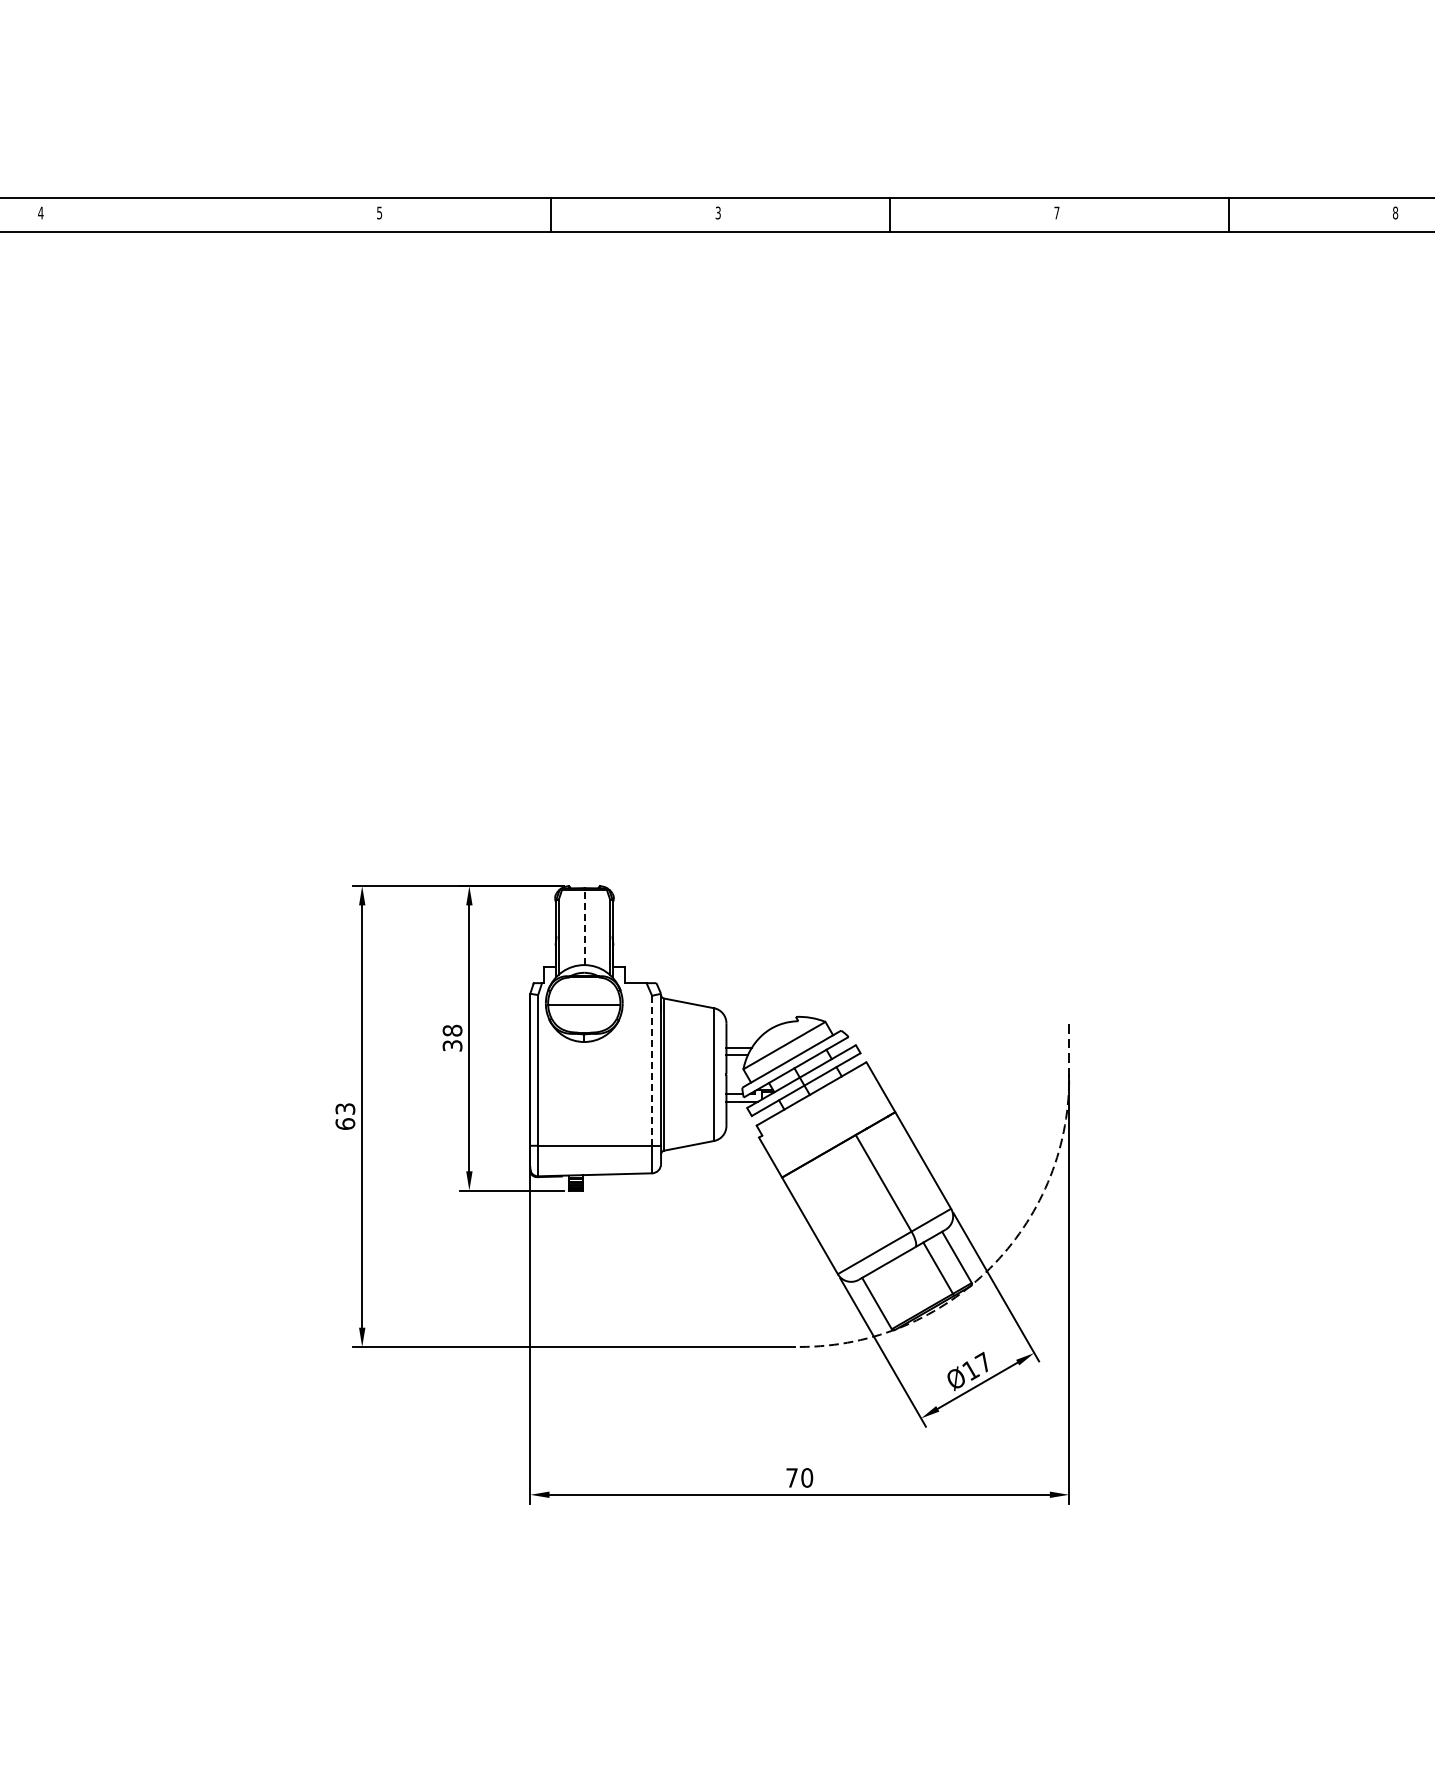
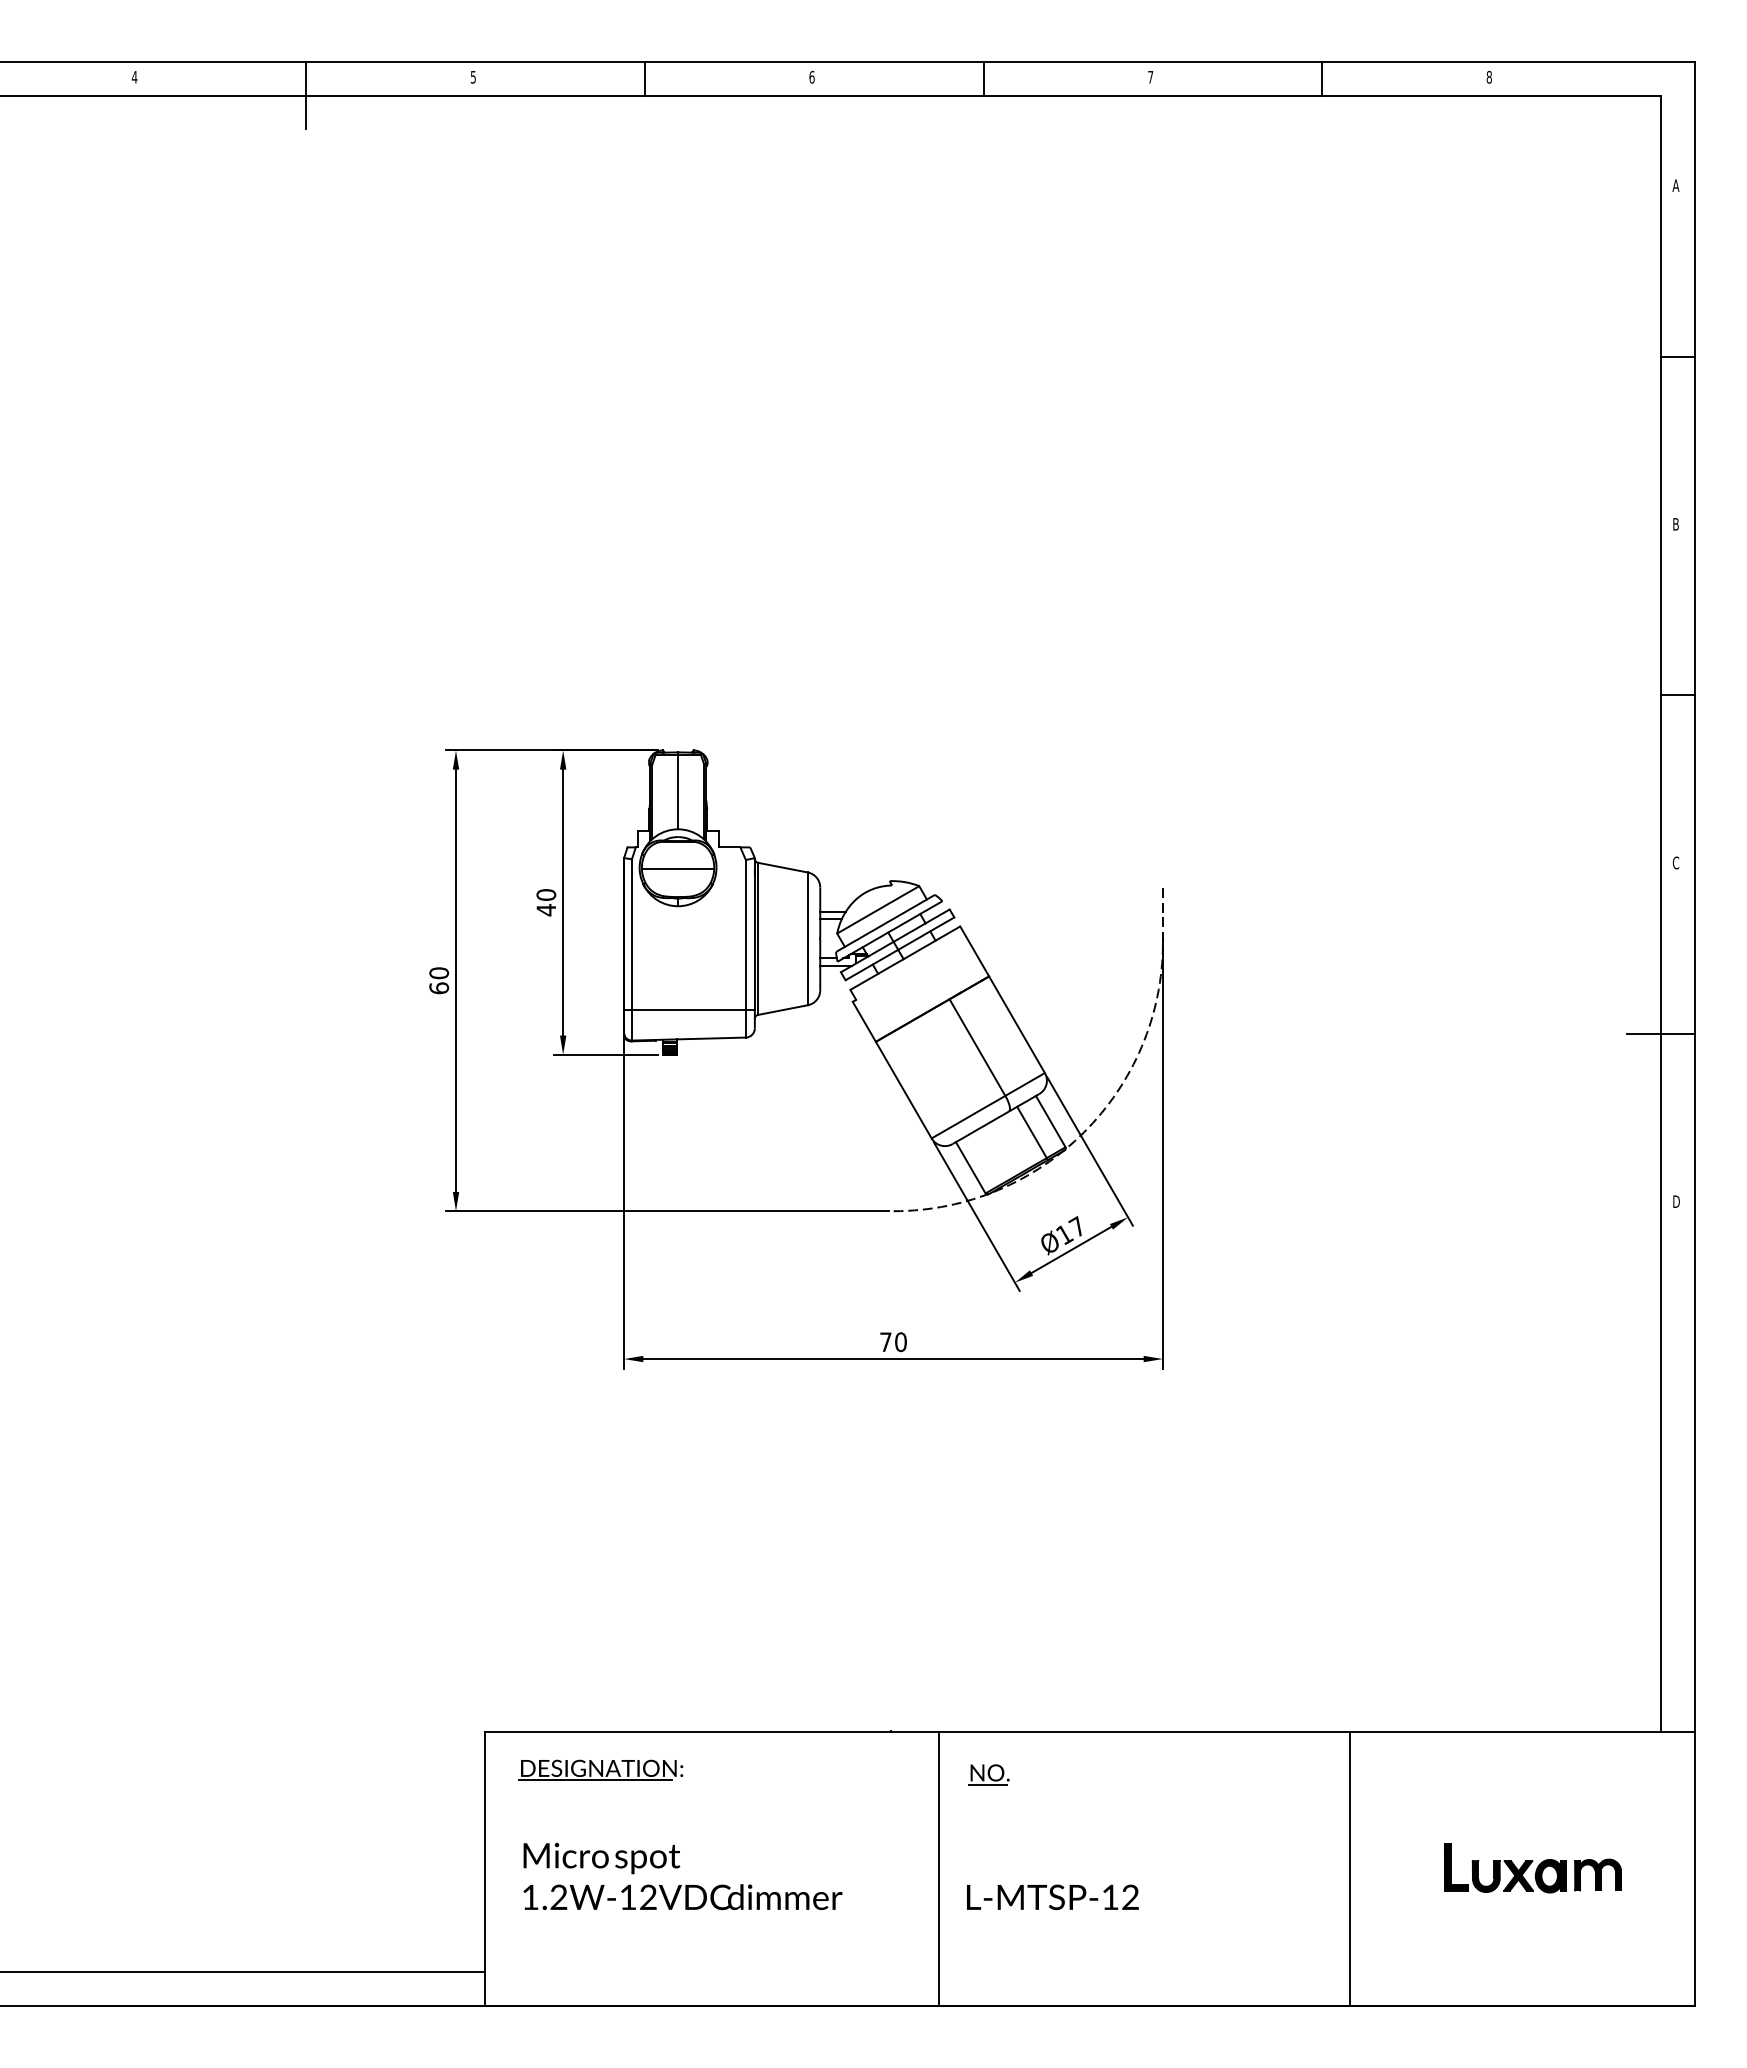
text: (717, 212) -> (811, 76), 3 -> 6
line: (212, 231) -> (306, 95), added
line: (584, 927) -> (678, 791), dashed -> solid
text: (452, 1038) -> (546, 902), 38 -> 40
line: (651, 1070) -> (745, 934), dashed -> solid
text: (345, 1109) -> (439, 973), 63 -> 60

